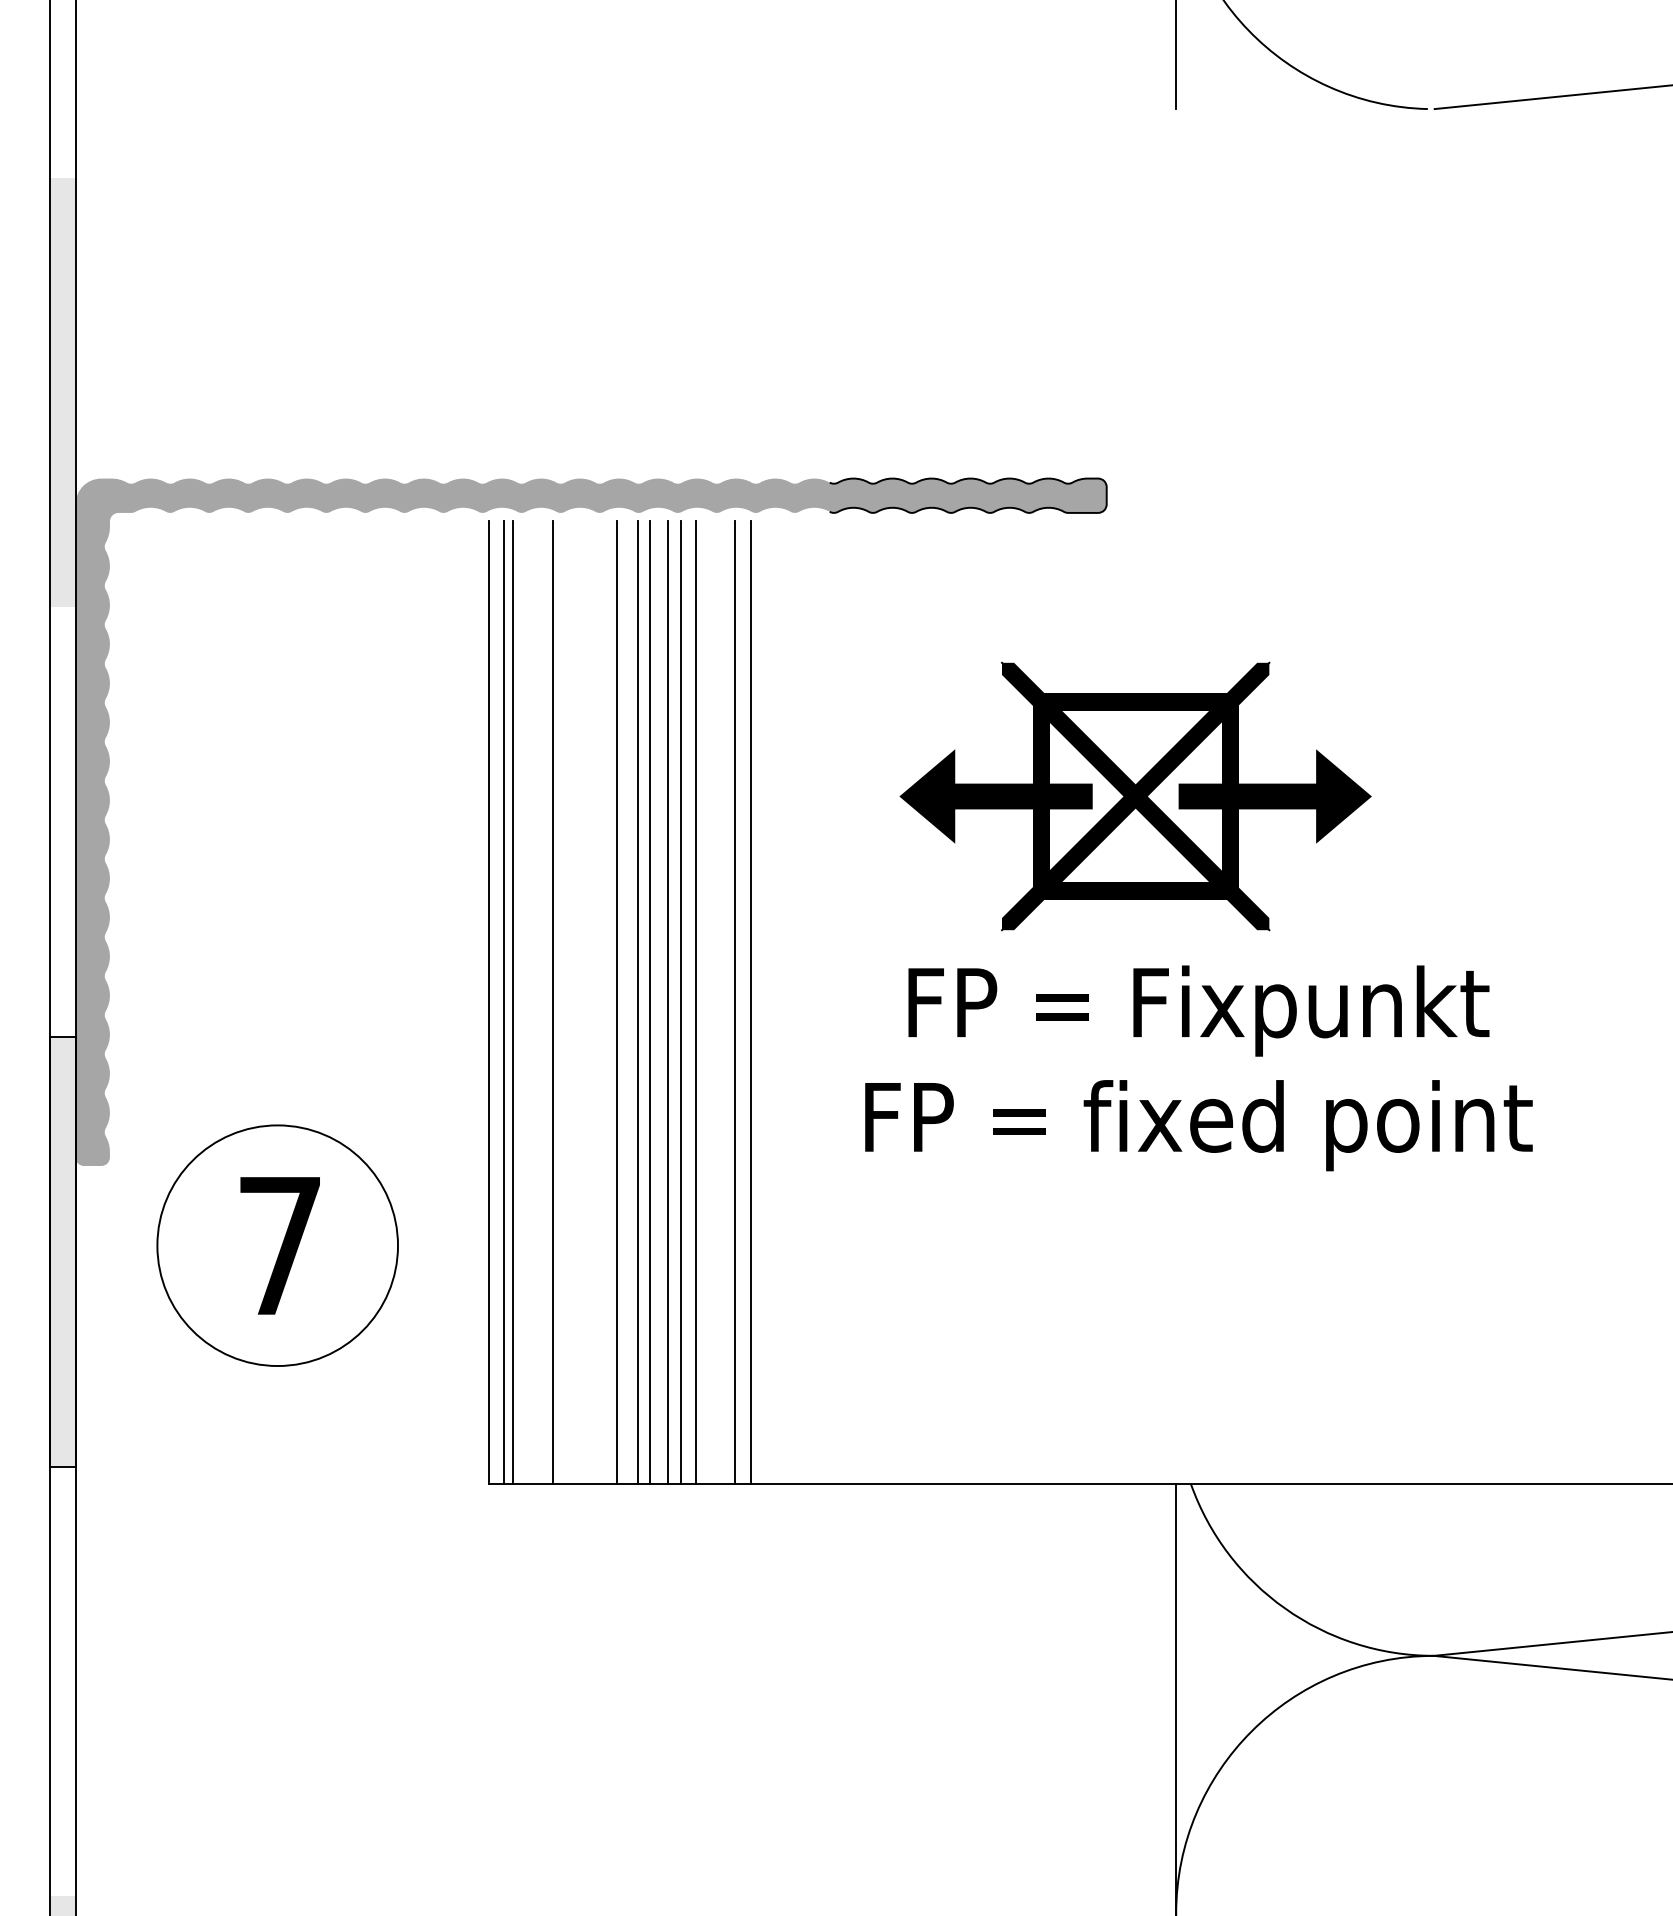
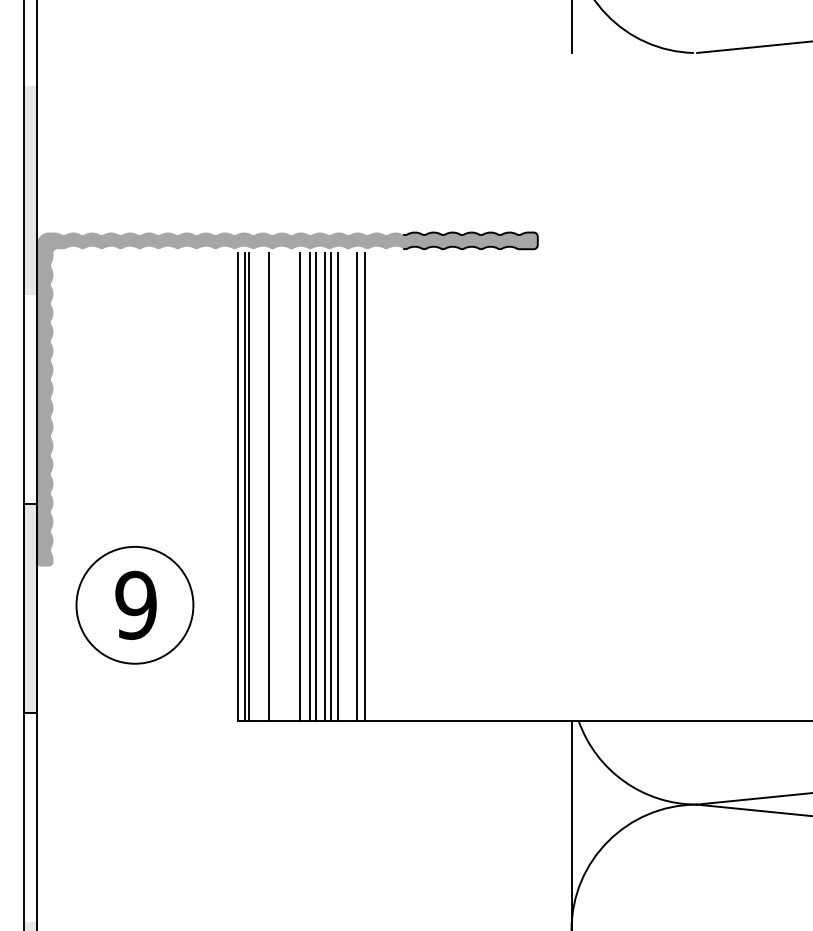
part: (1198, 898) -> (582, 436), removed
text: (278, 1244) -> (135, 604), 7 -> 9

